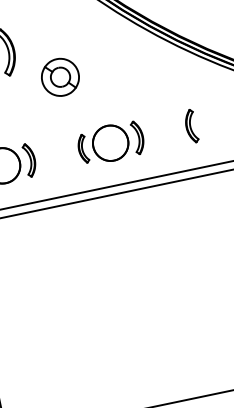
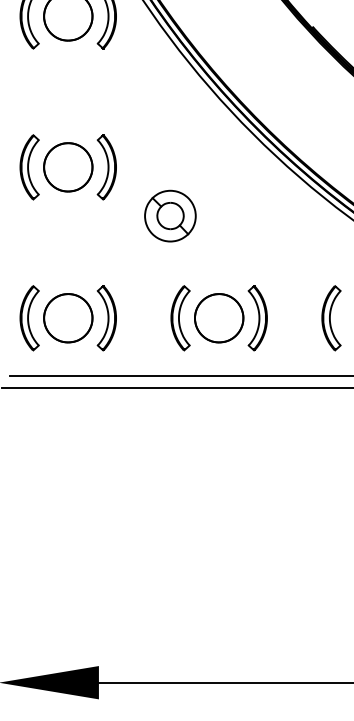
part: (191, 126) -> (331, 318), size x1.43
part: (138, 137) -> (257, 318), size x1.43
part: (83, 149) -> (180, 318), size x1.67
part: (29, 160) -> (106, 318), size x1.43

